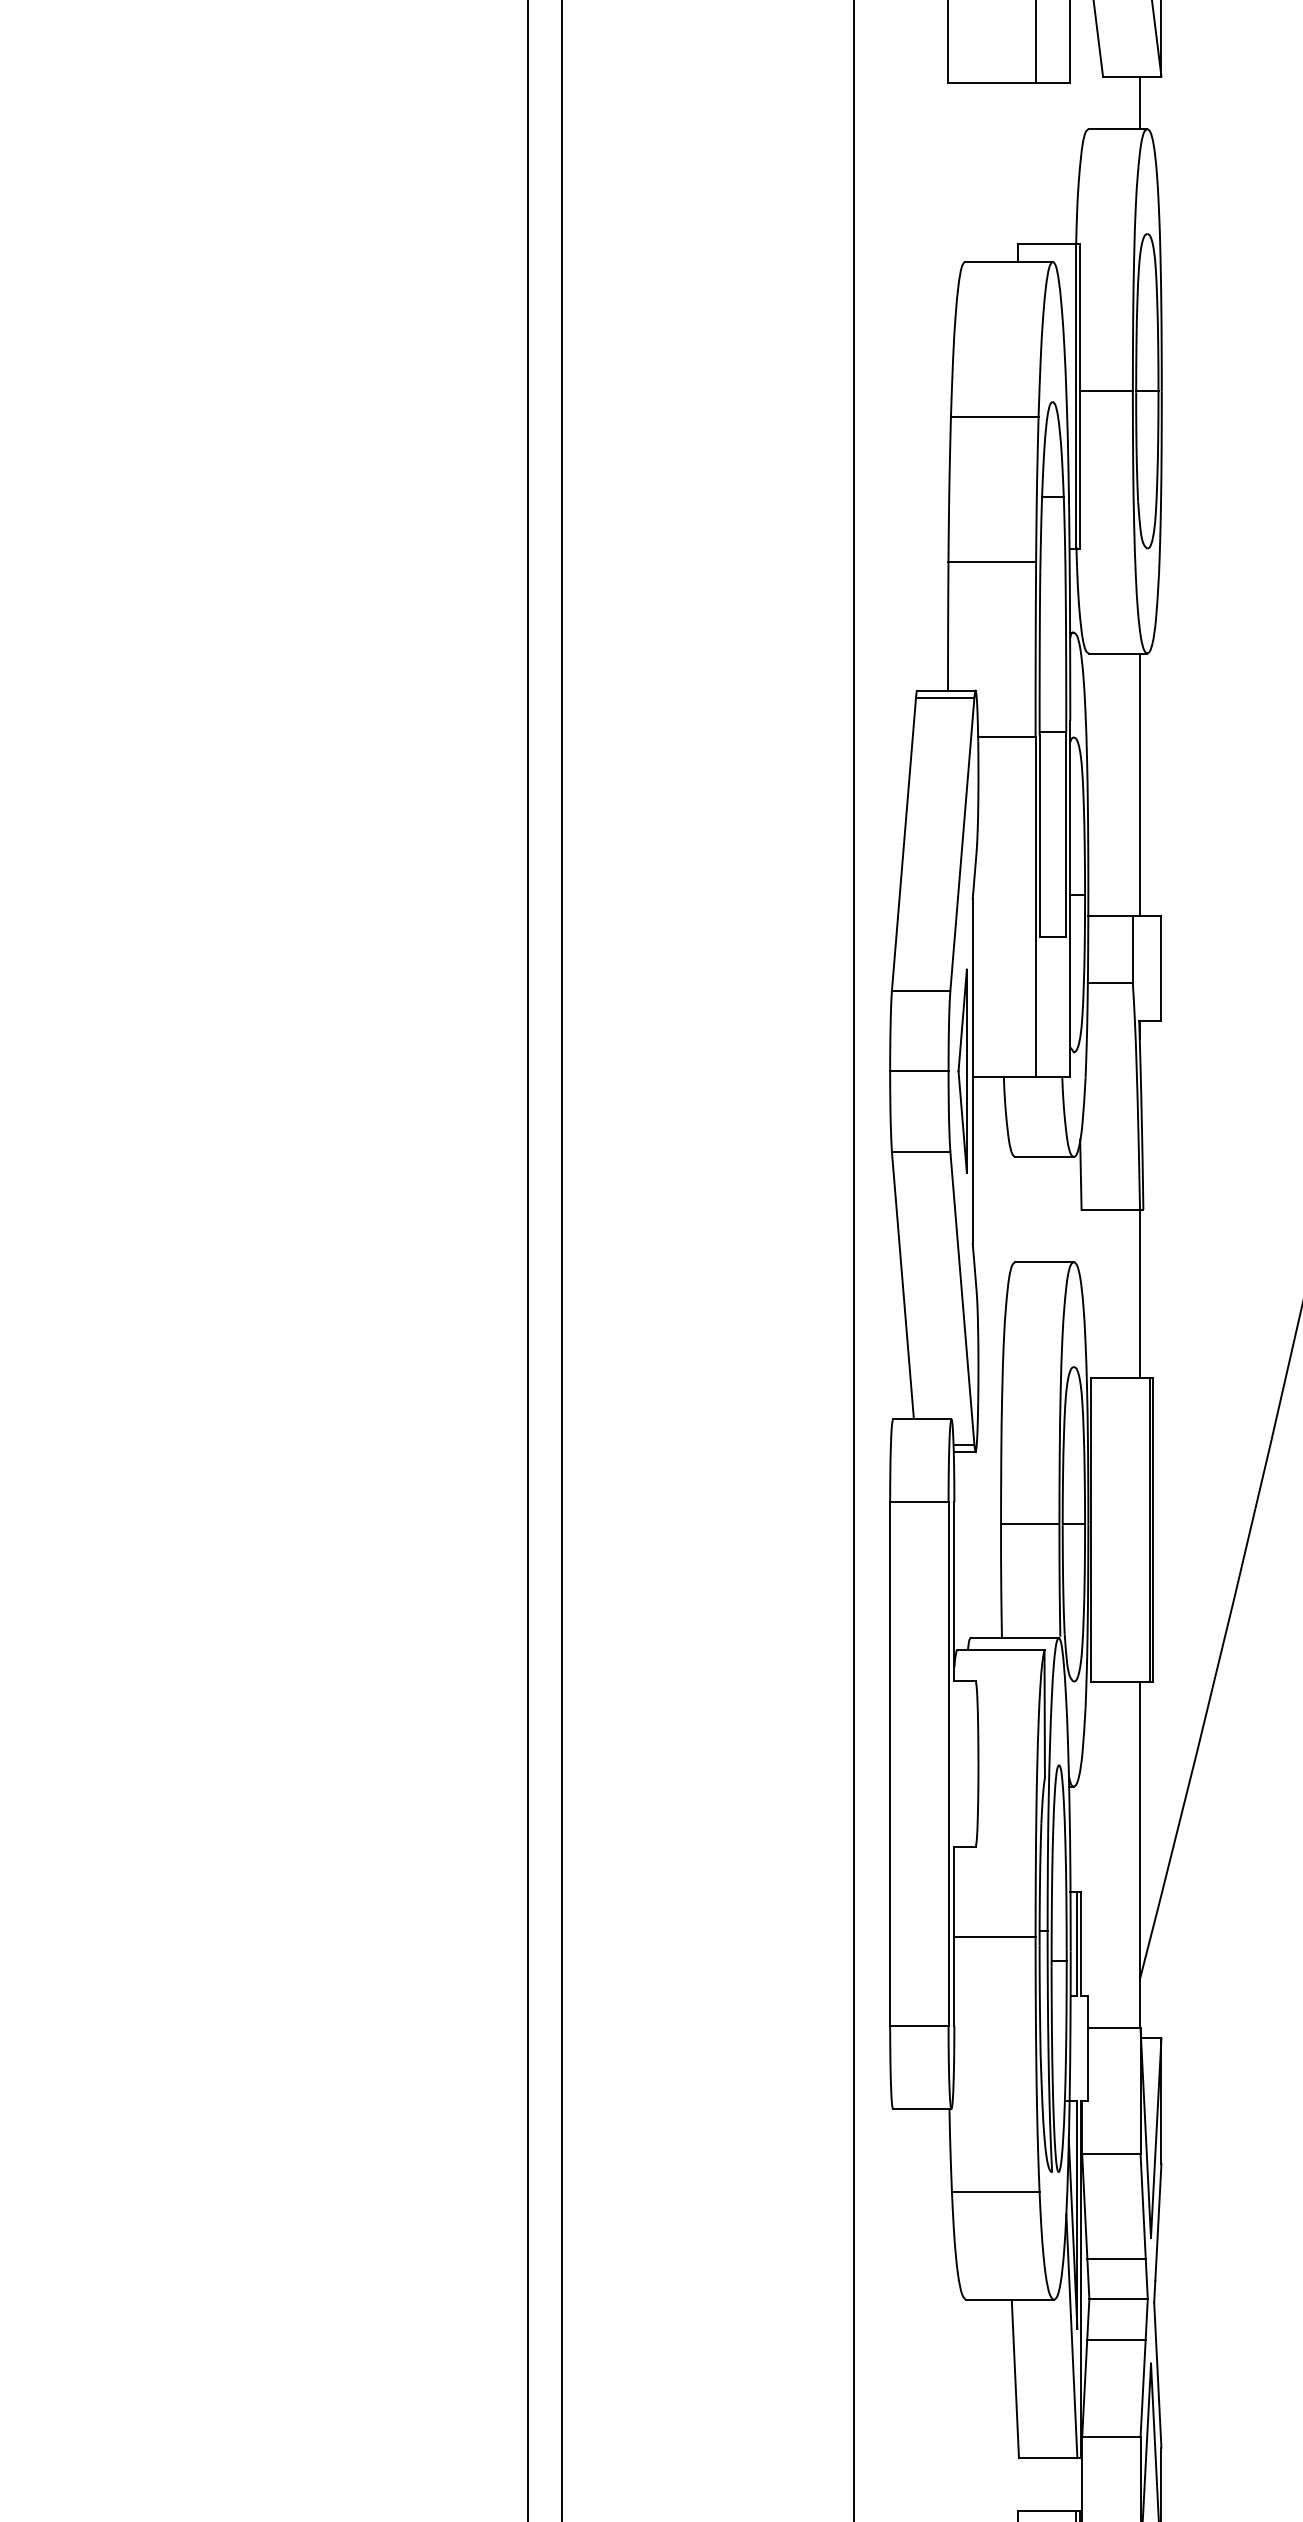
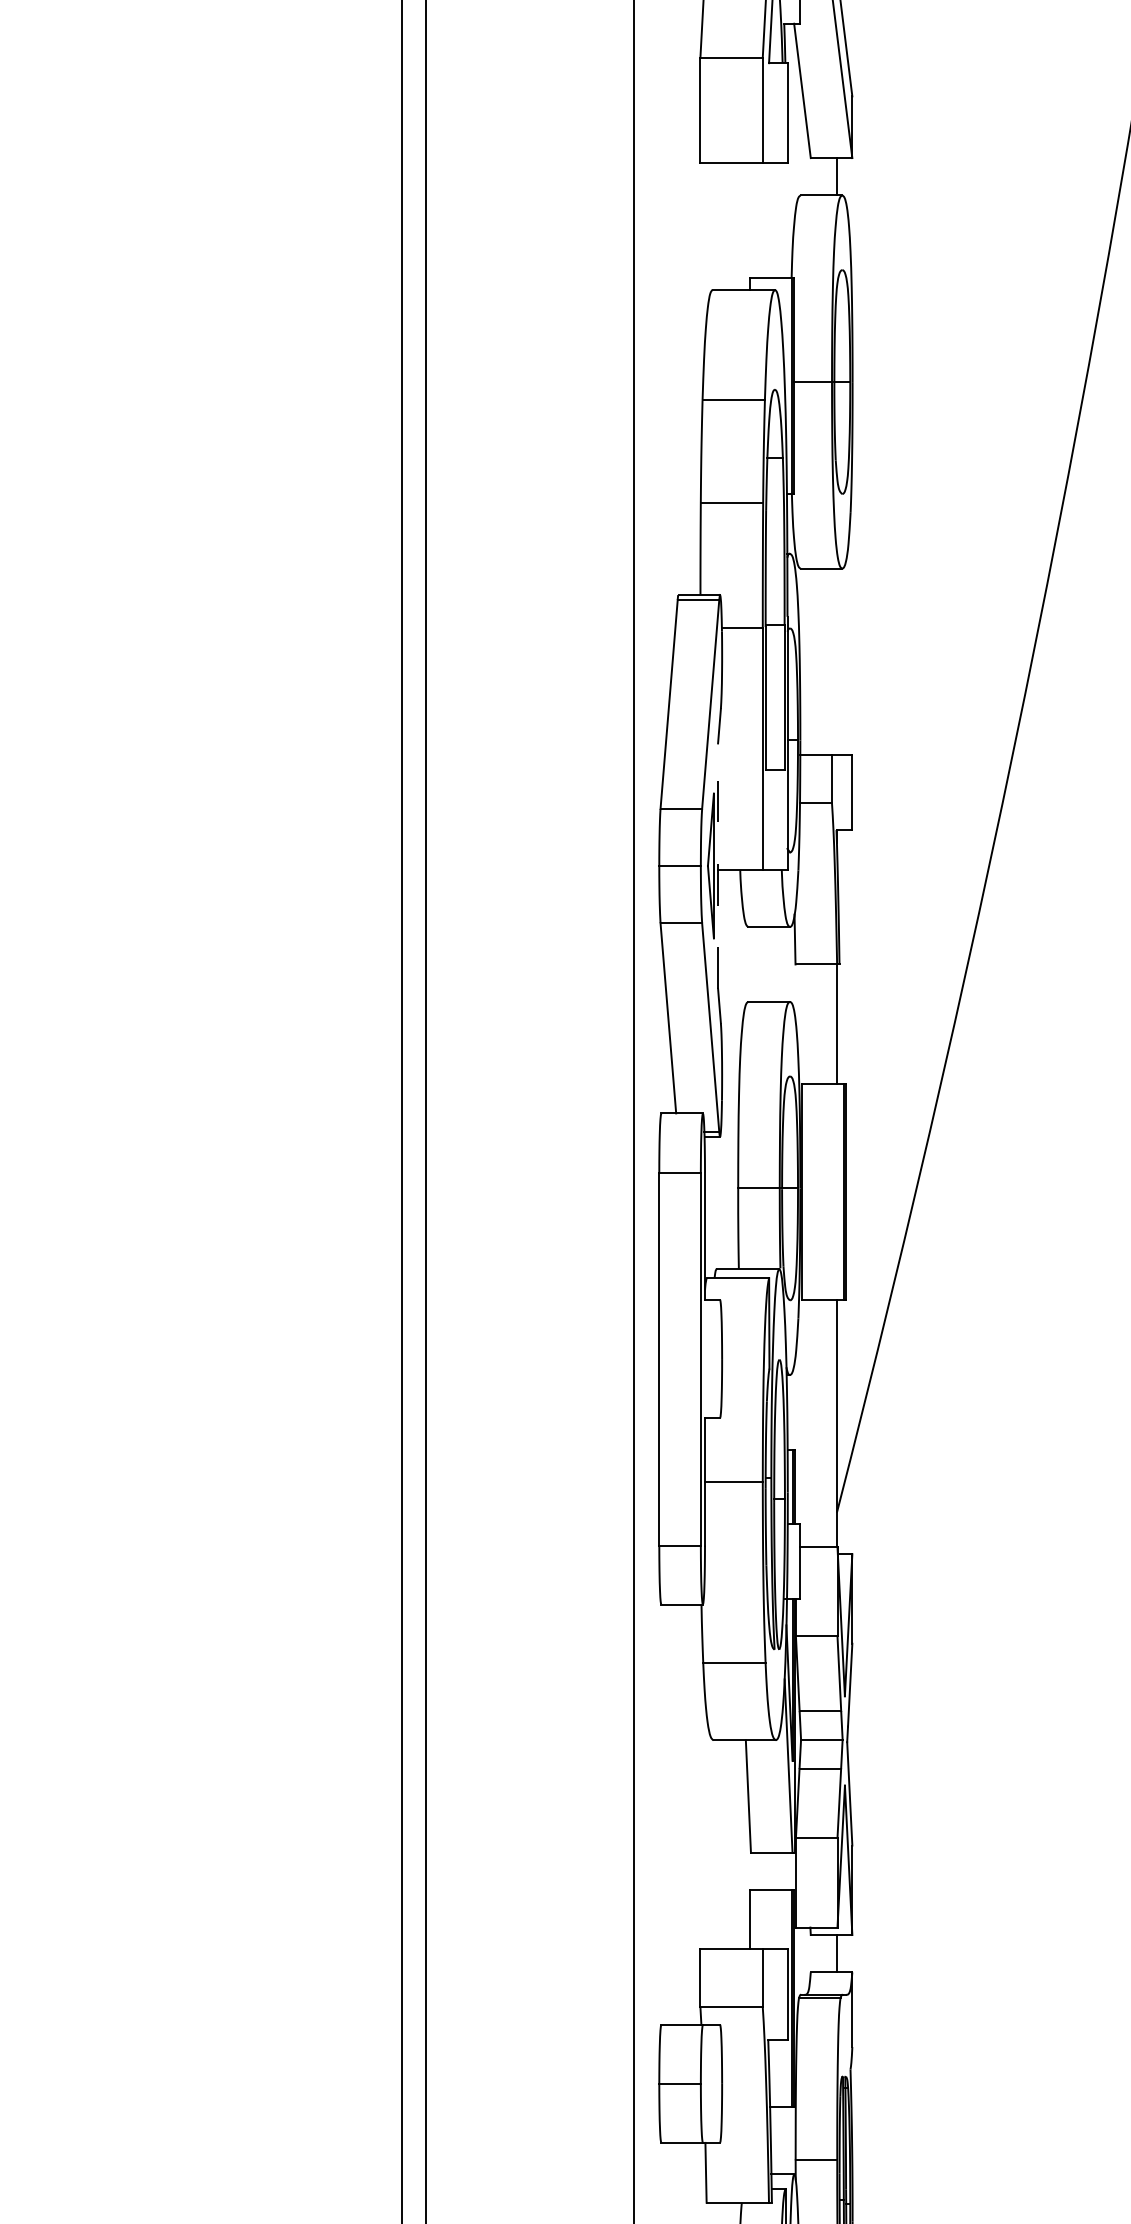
line: (1139, 783) -> (836, 661), removed
line: (973, 1072) -> (718, 866), solid -> dashed

